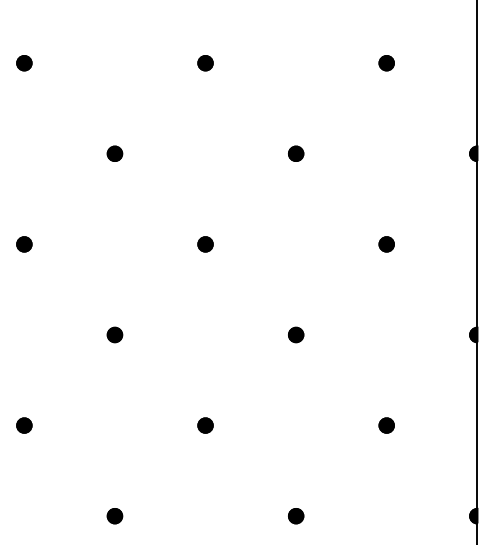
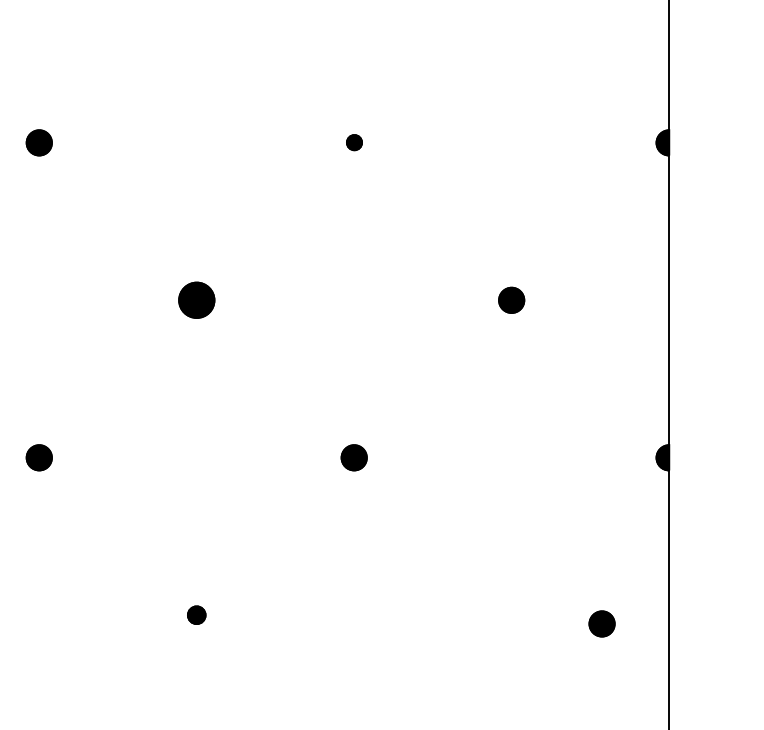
part: (296, 153) -> (354, 142), size x0.6
part: (205, 244) -> (196, 300), size x1.4
part: (205, 425) -> (196, 615), size x0.7
part: (386, 425) -> (601, 623), moved

